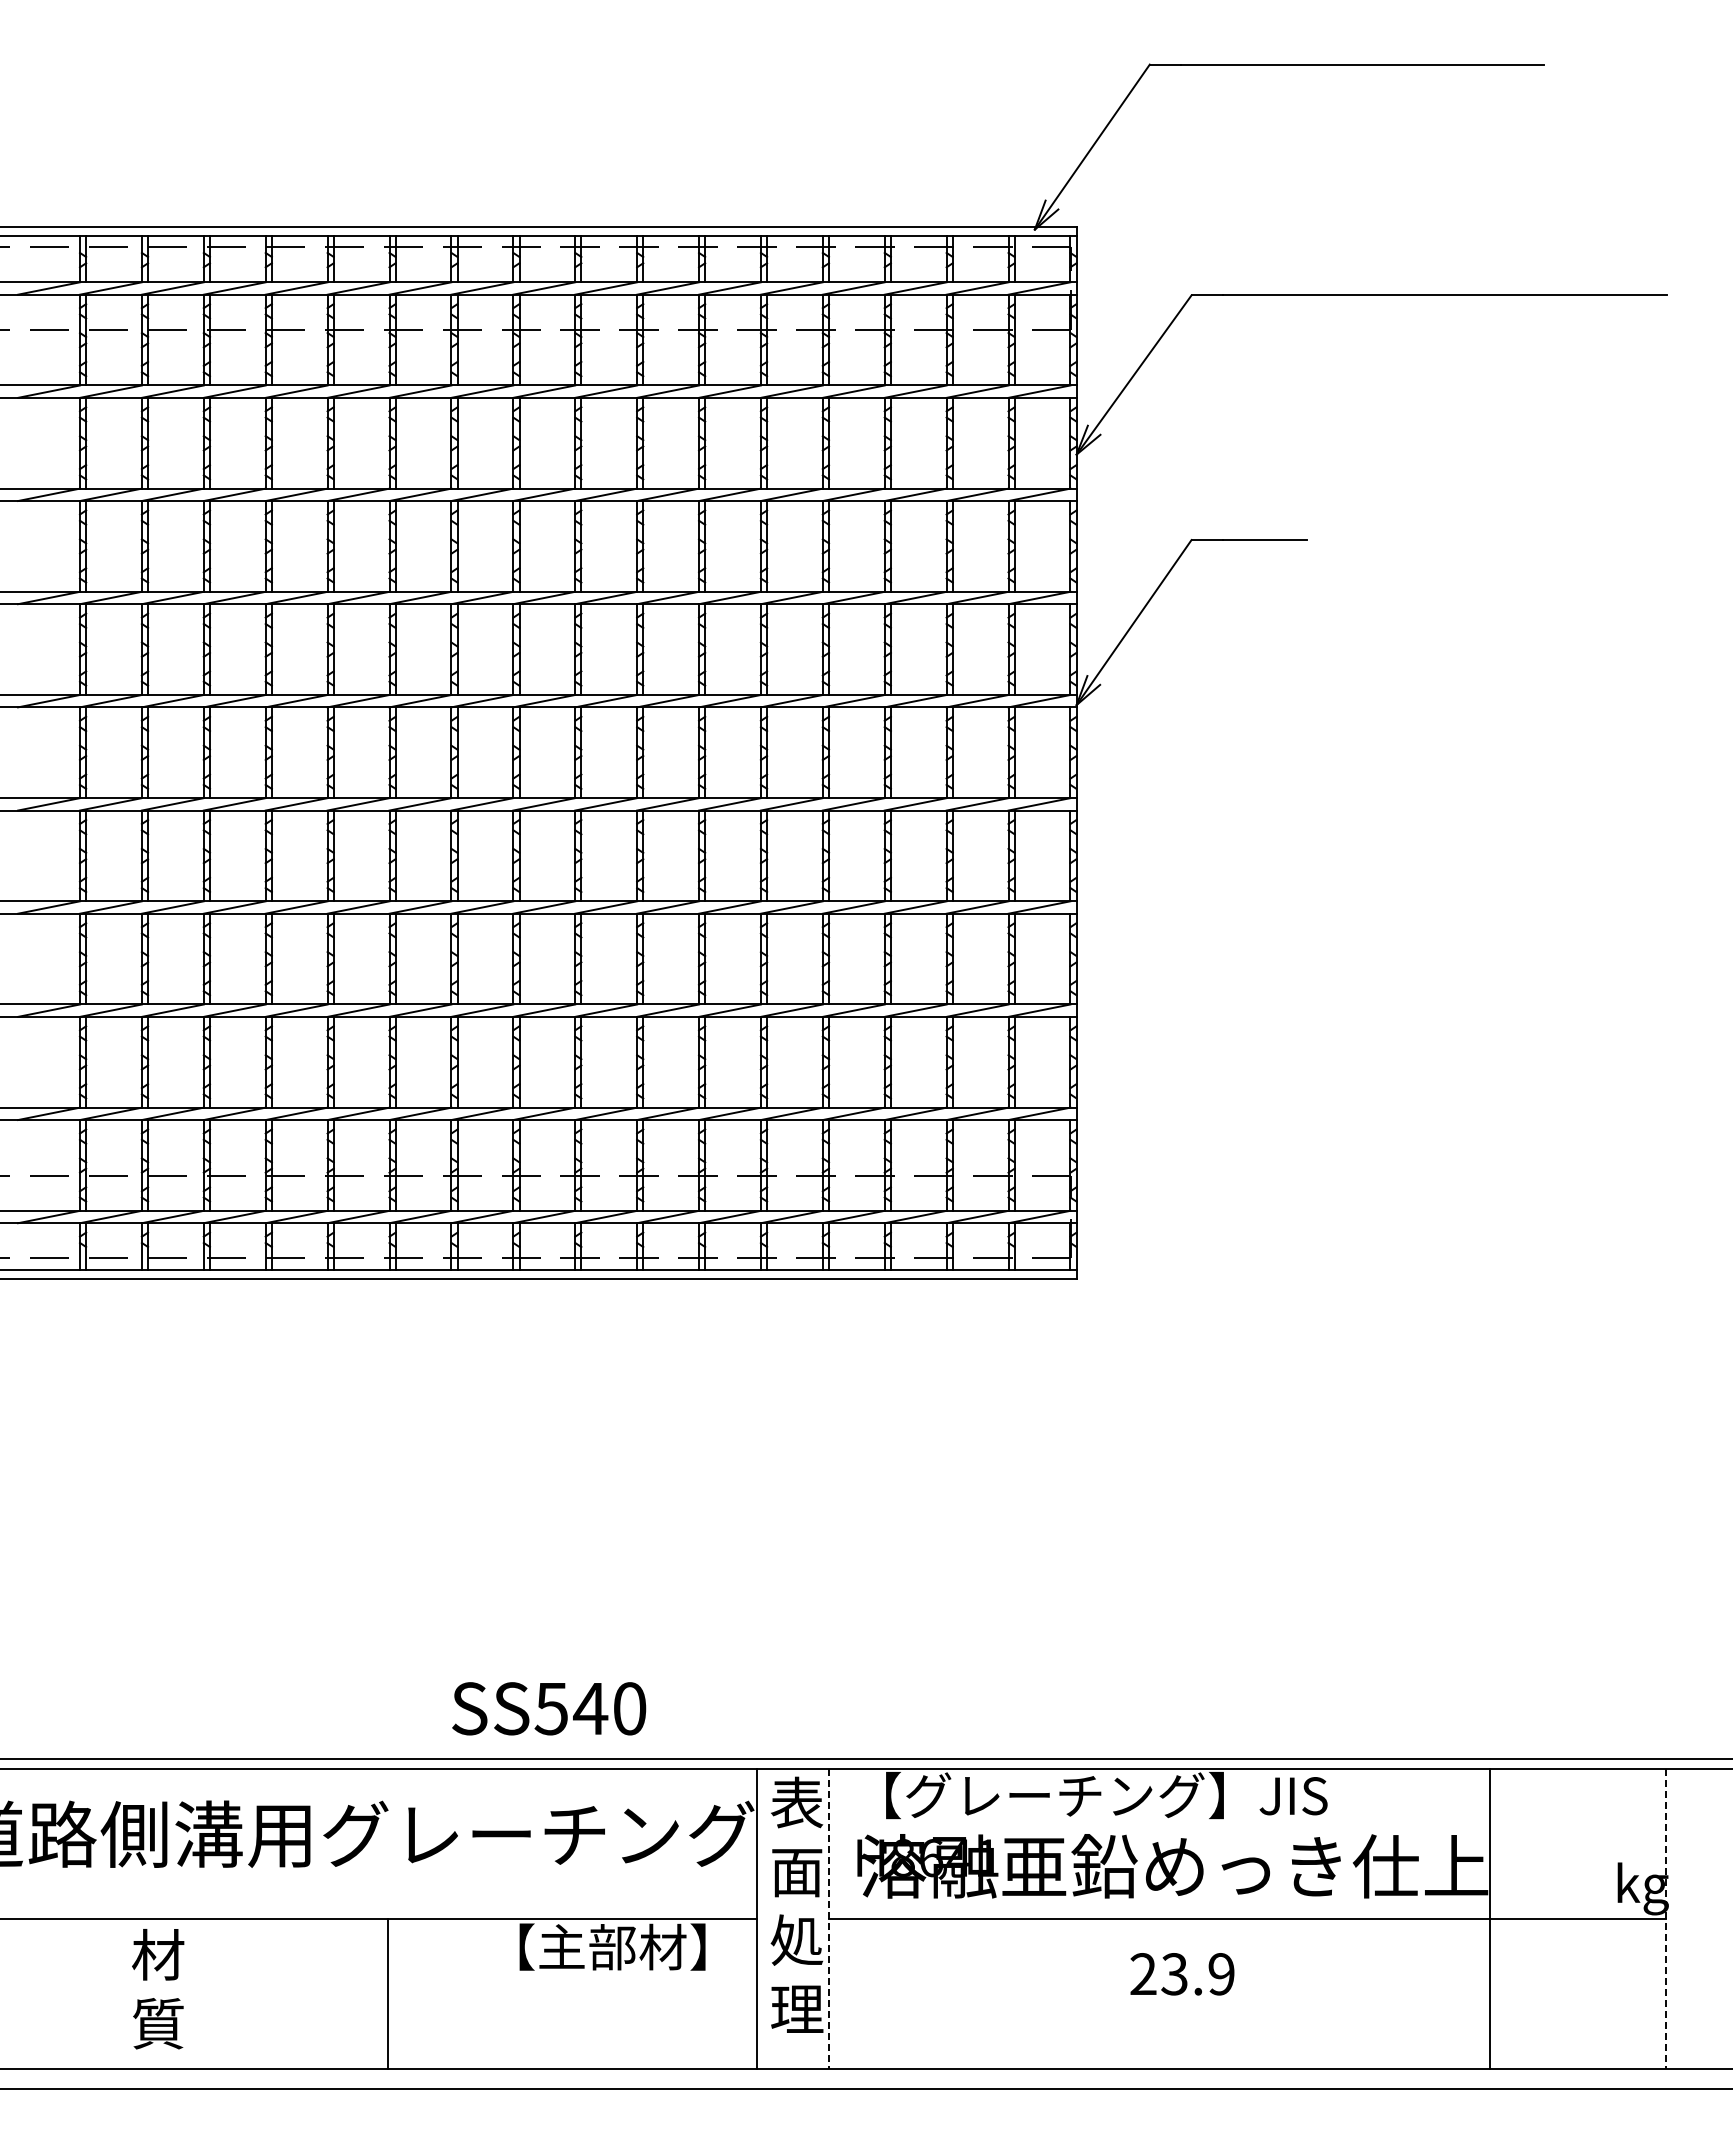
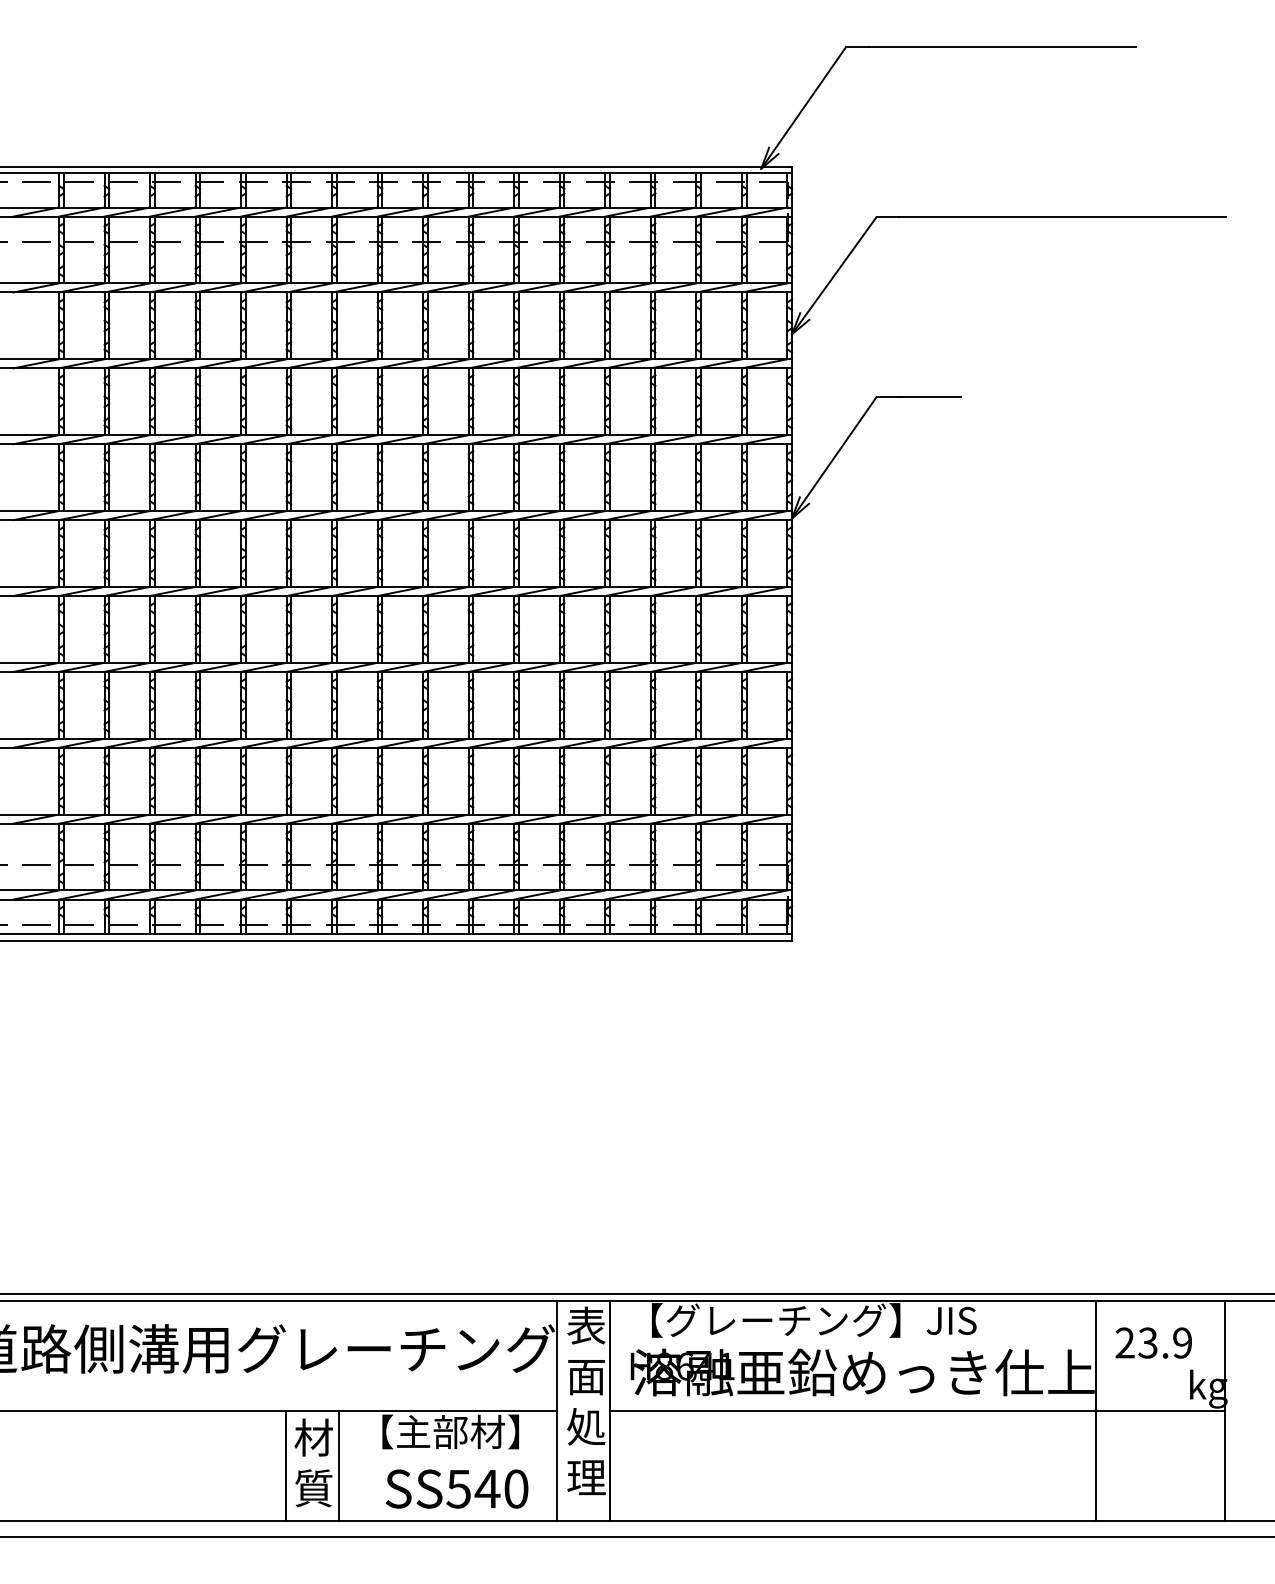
text: (549, 1708) -> (457, 1488), moved
line: (829, 1919) -> (610, 1411), dashed -> solid
line: (1665, 1919) -> (1225, 1411), dashed -> solid
text: (1182, 1974) -> (1153, 1343), moved
text: (158, 1989) -> (313, 1463), moved
line: (460, 1993) -> (338, 1466), added

